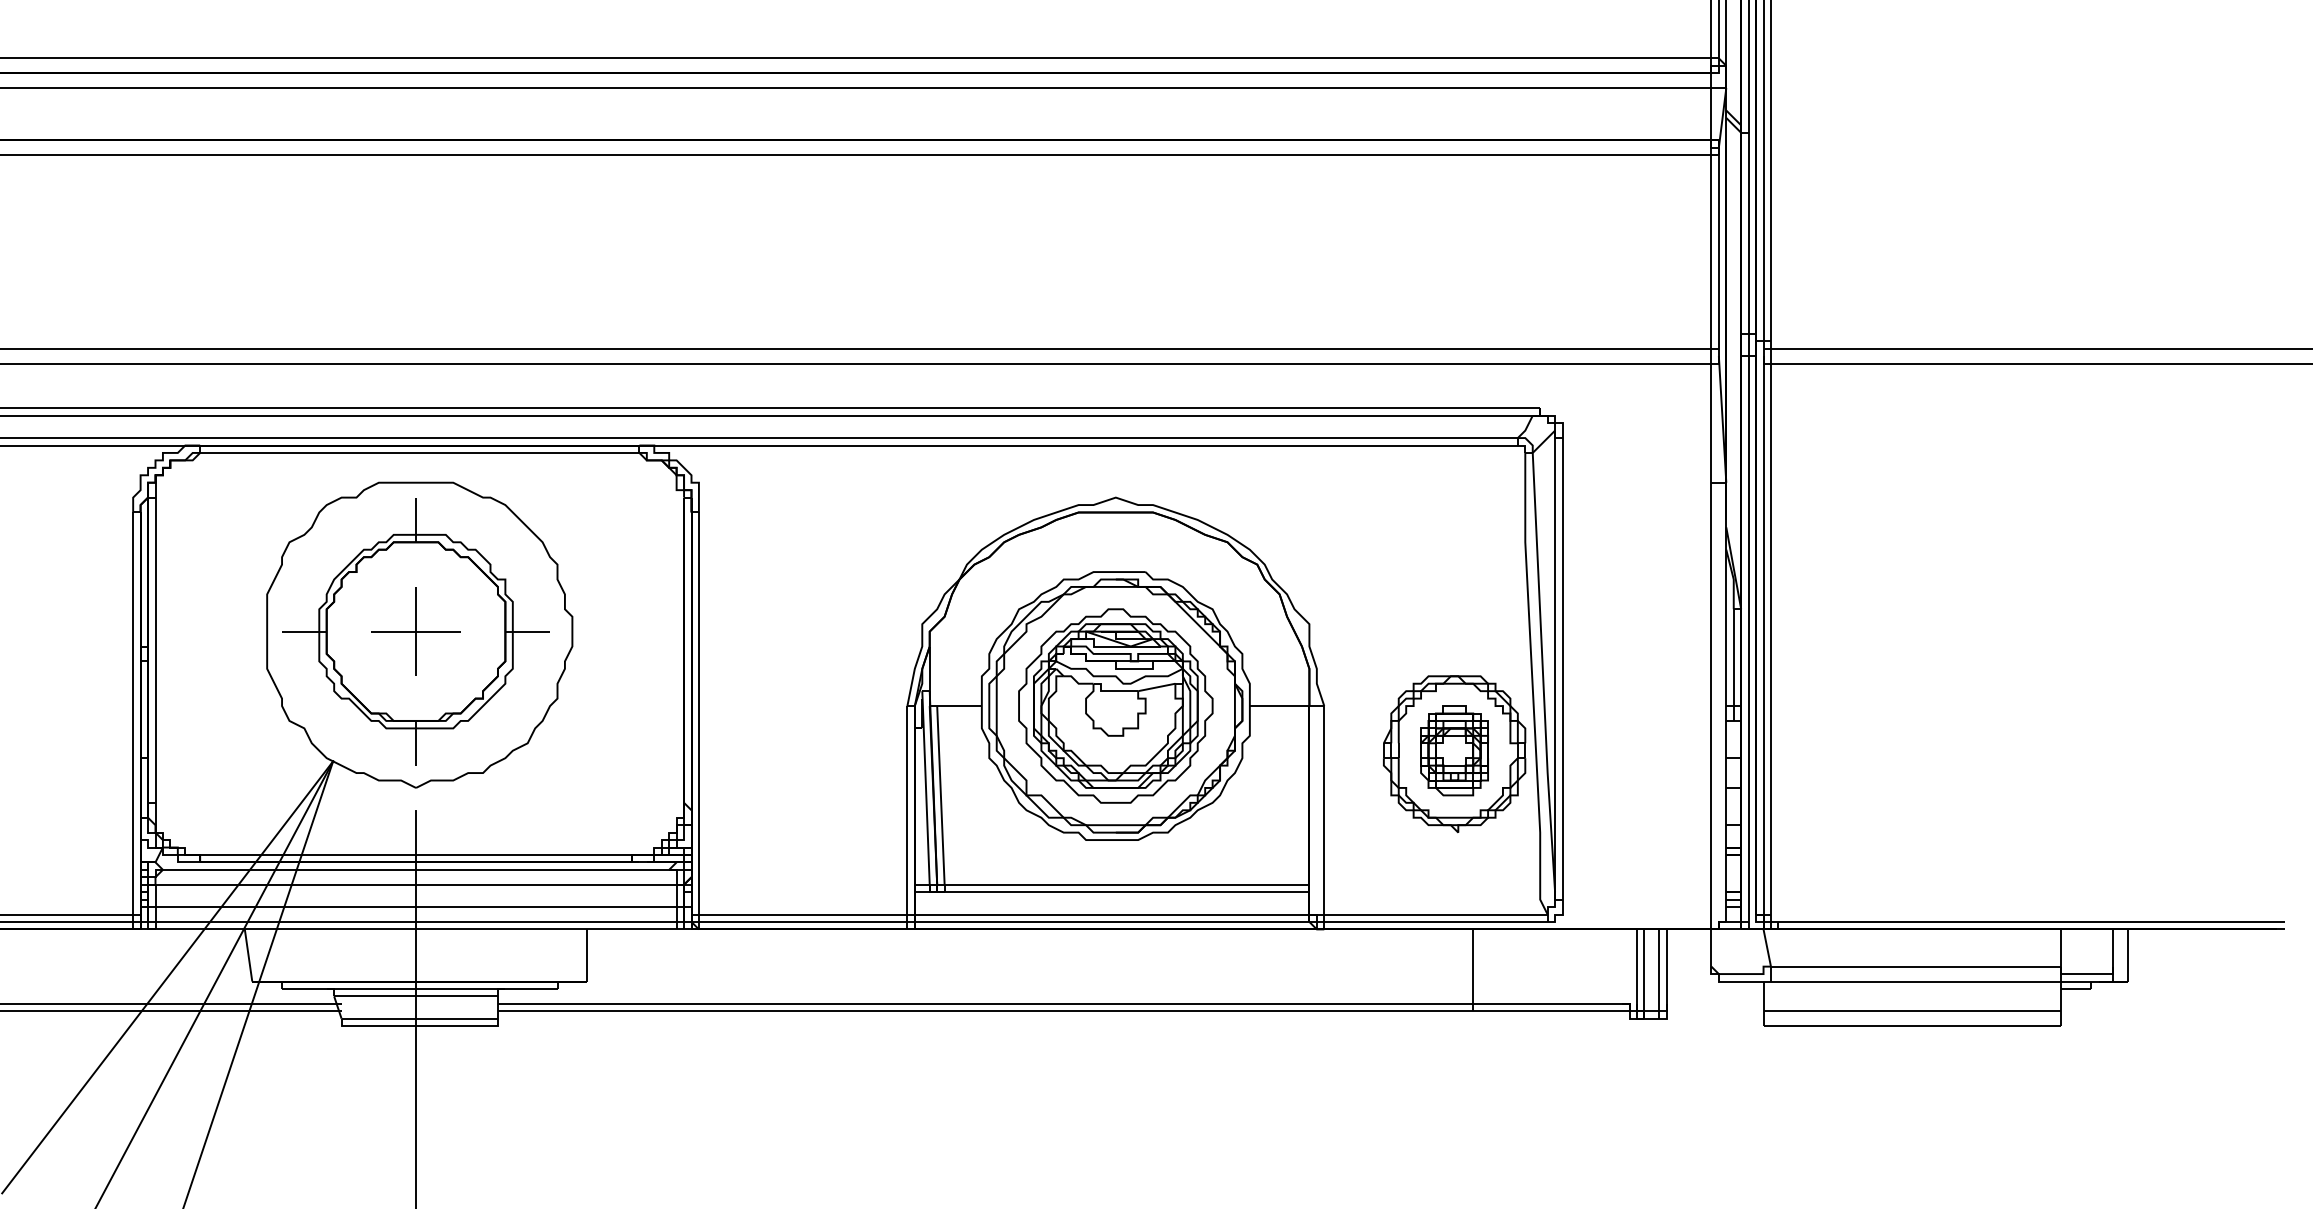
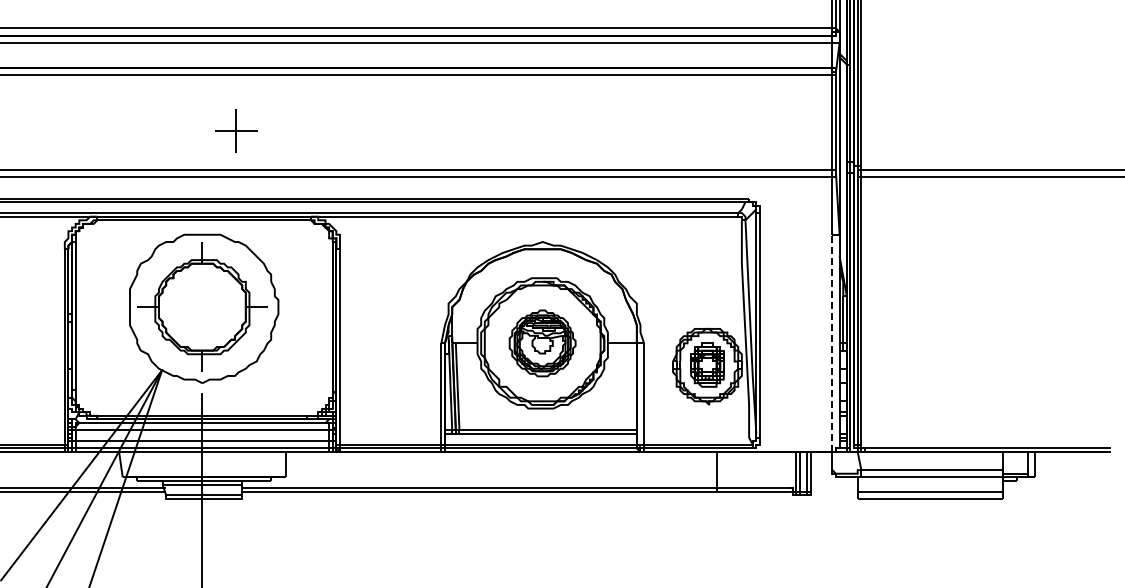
part: (416, 630) -> (236, 130), moved
part: (1115, 706) -> (542, 343), size x0.7
line: (1711, 706) -> (832, 343), solid -> dashed

